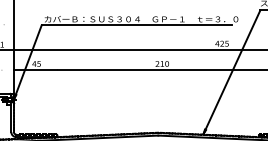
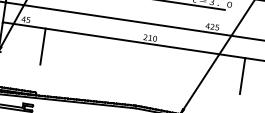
line: (57, 87) -> (43, 46), added
line: (259, 87) -> (243, 75), added

